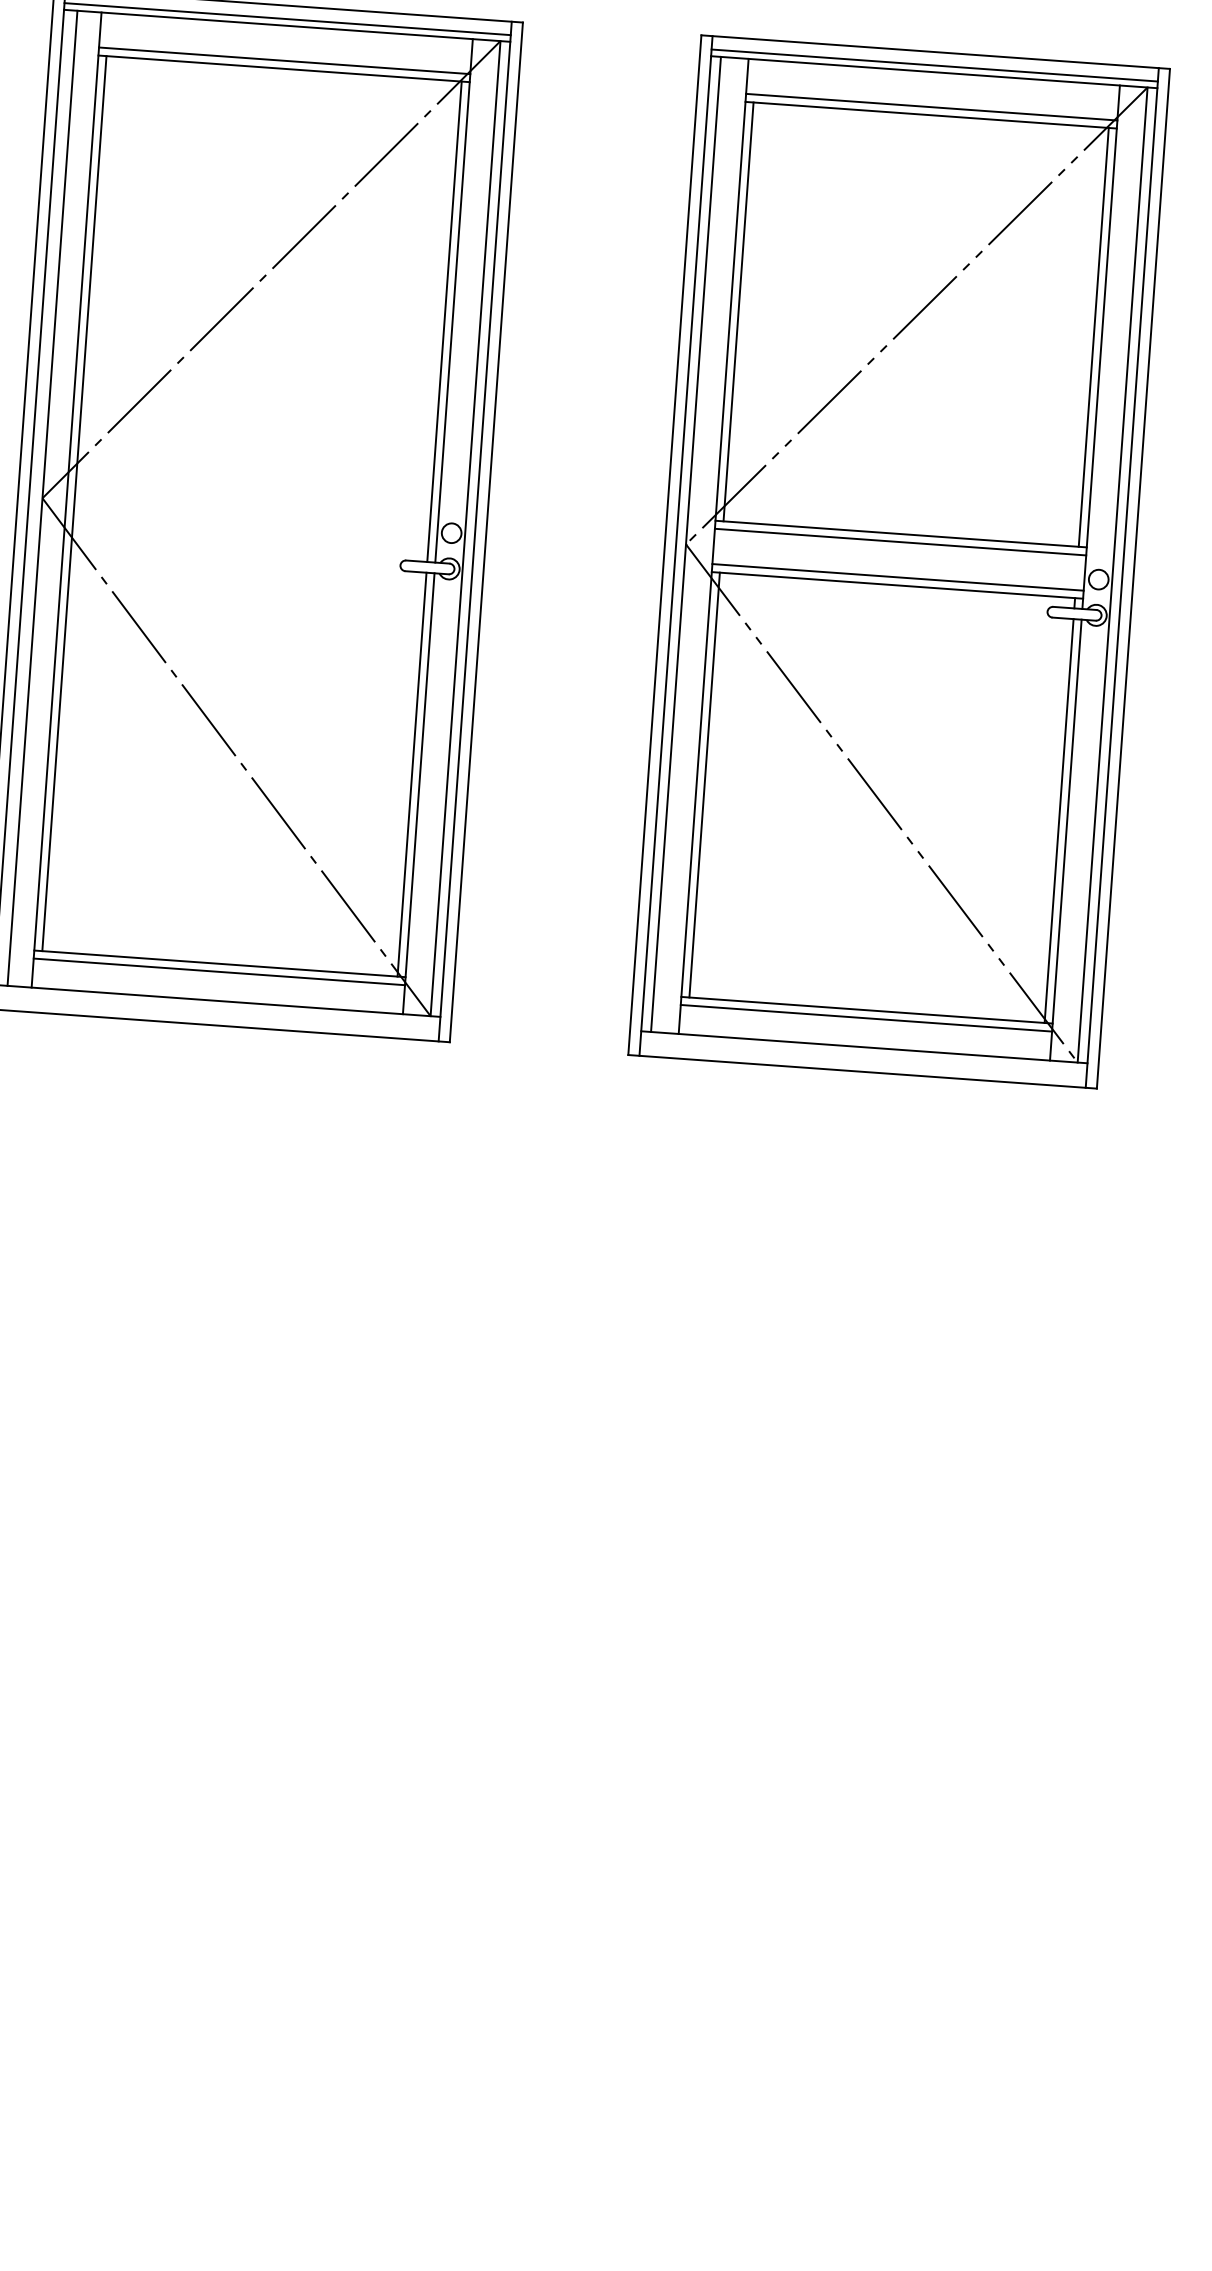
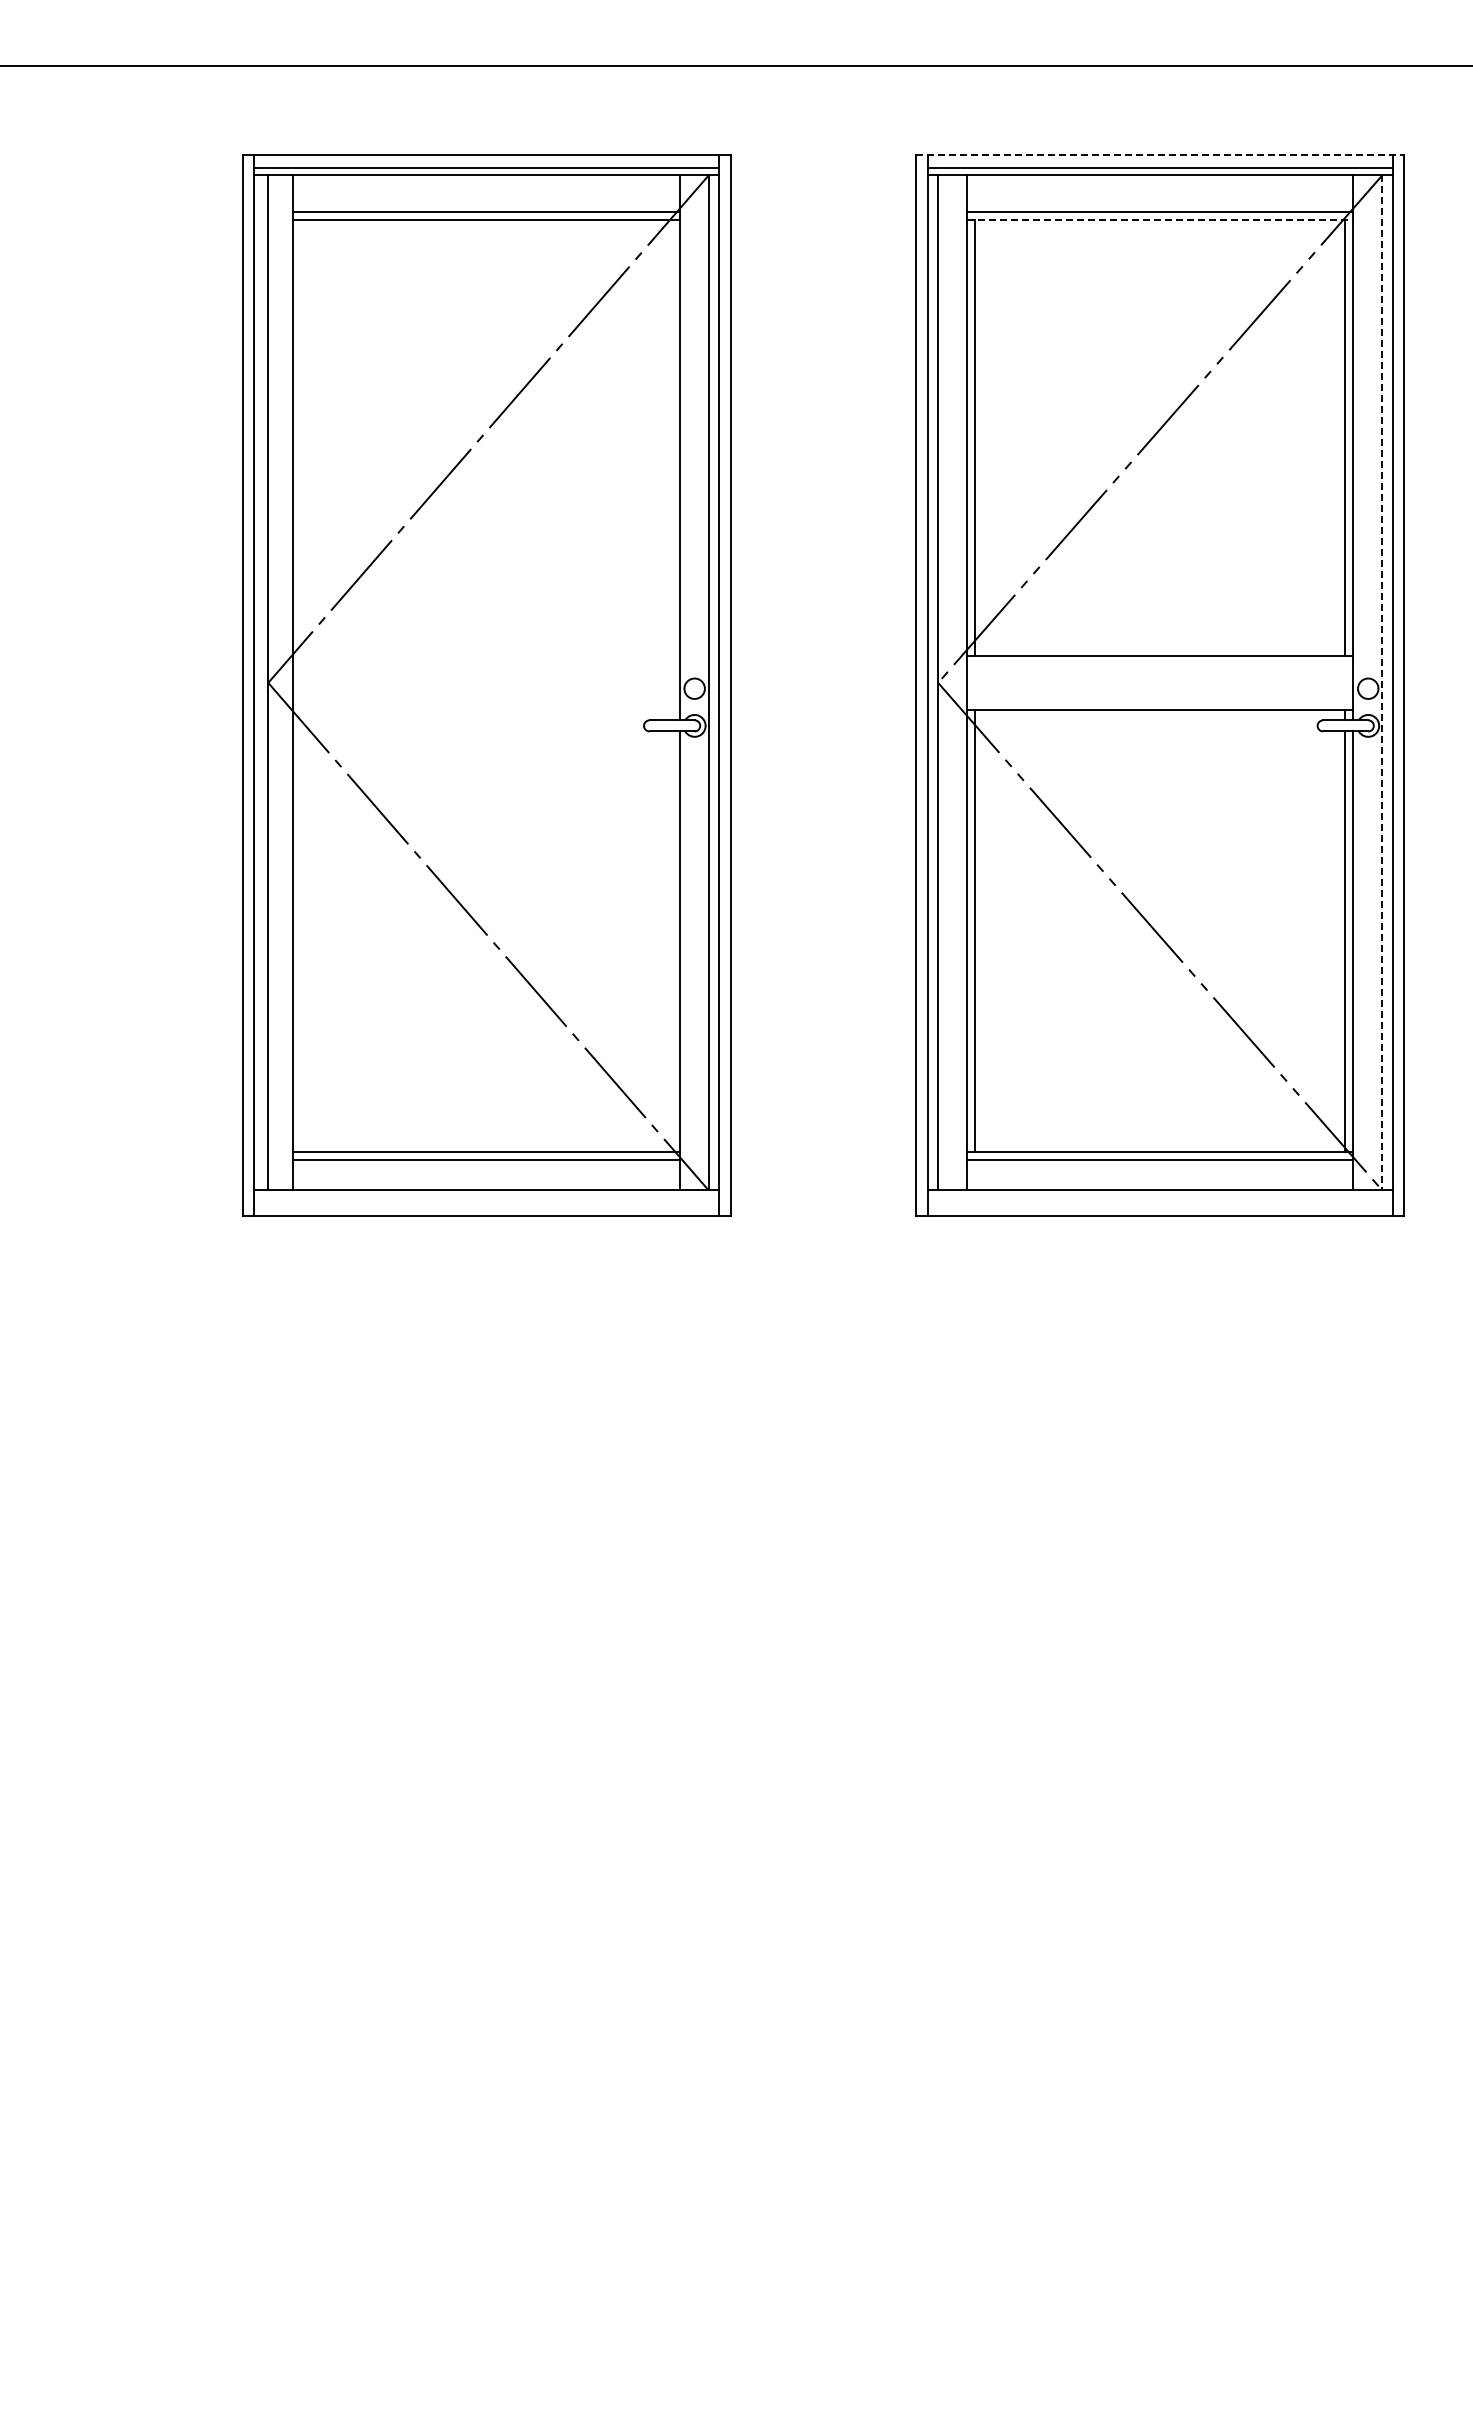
line: (935, 52) -> (1160, 154), solid -> dashed
line: (931, 115) -> (1160, 220), solid -> dashed
line: (444, 322) -> (671, 470), removed
line: (74, 503) -> (301, 685), removed
line: (899, 541) -> (1159, 664), removed
line: (1112, 574) -> (1382, 682), solid -> dashed
line: (897, 577) -> (1159, 701), removed
line: (412, 774) -> (671, 941), removed

